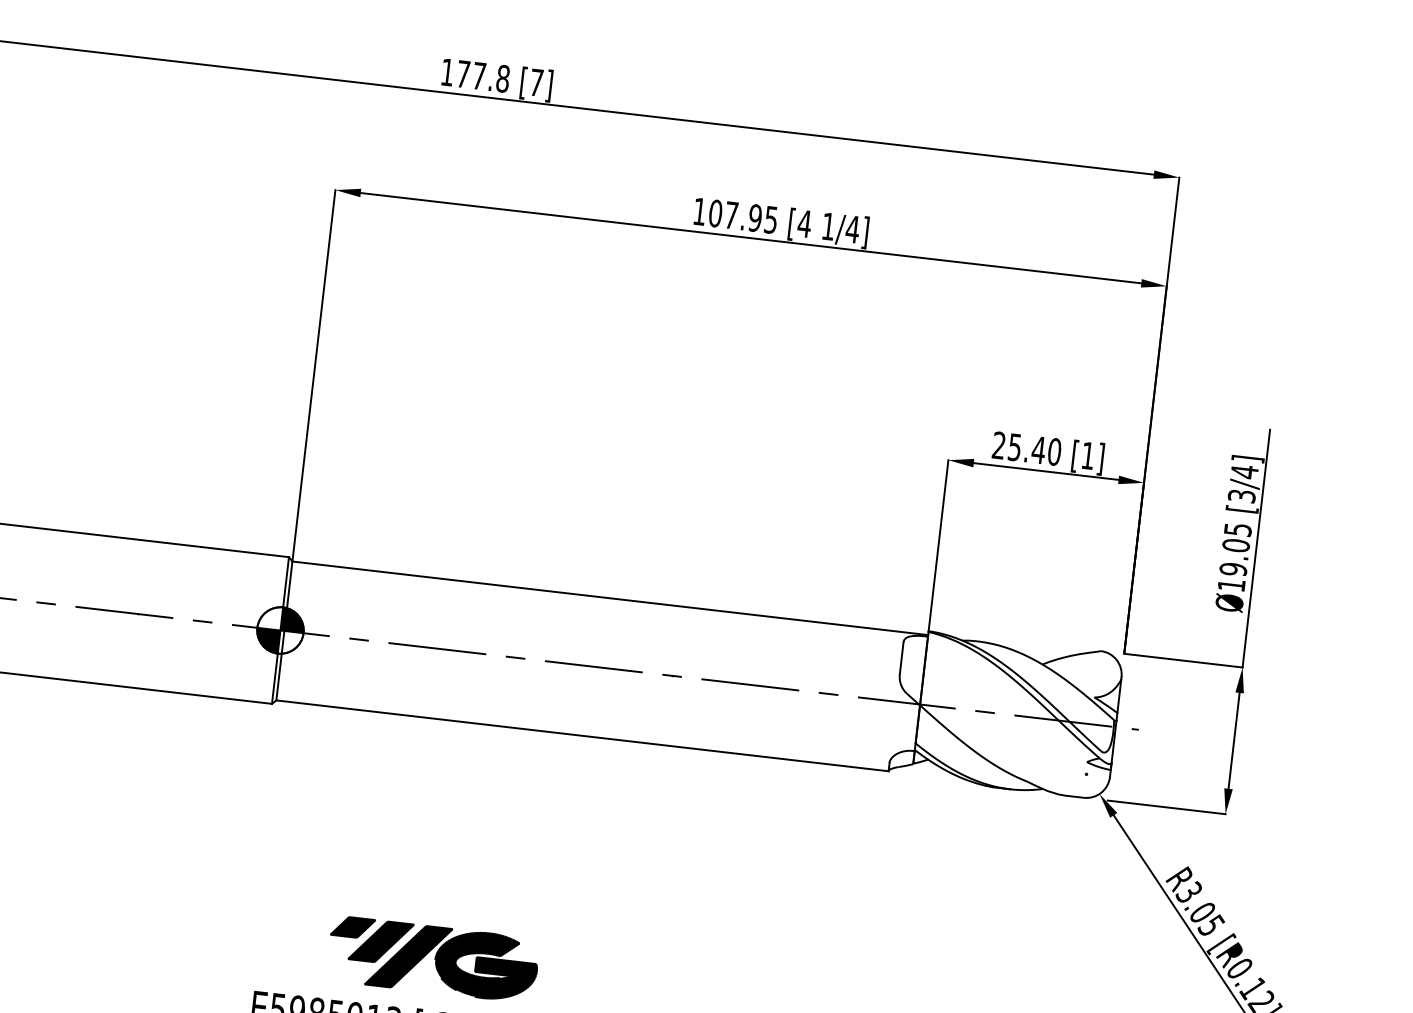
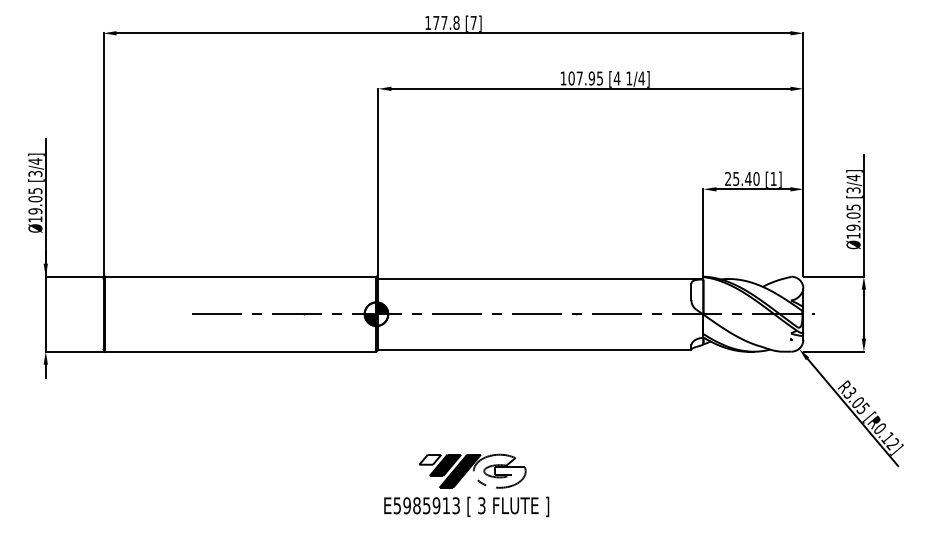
fill: (353, 927) -> (430, 459), removed
fill: (485, 964) -> (499, 470), removed

